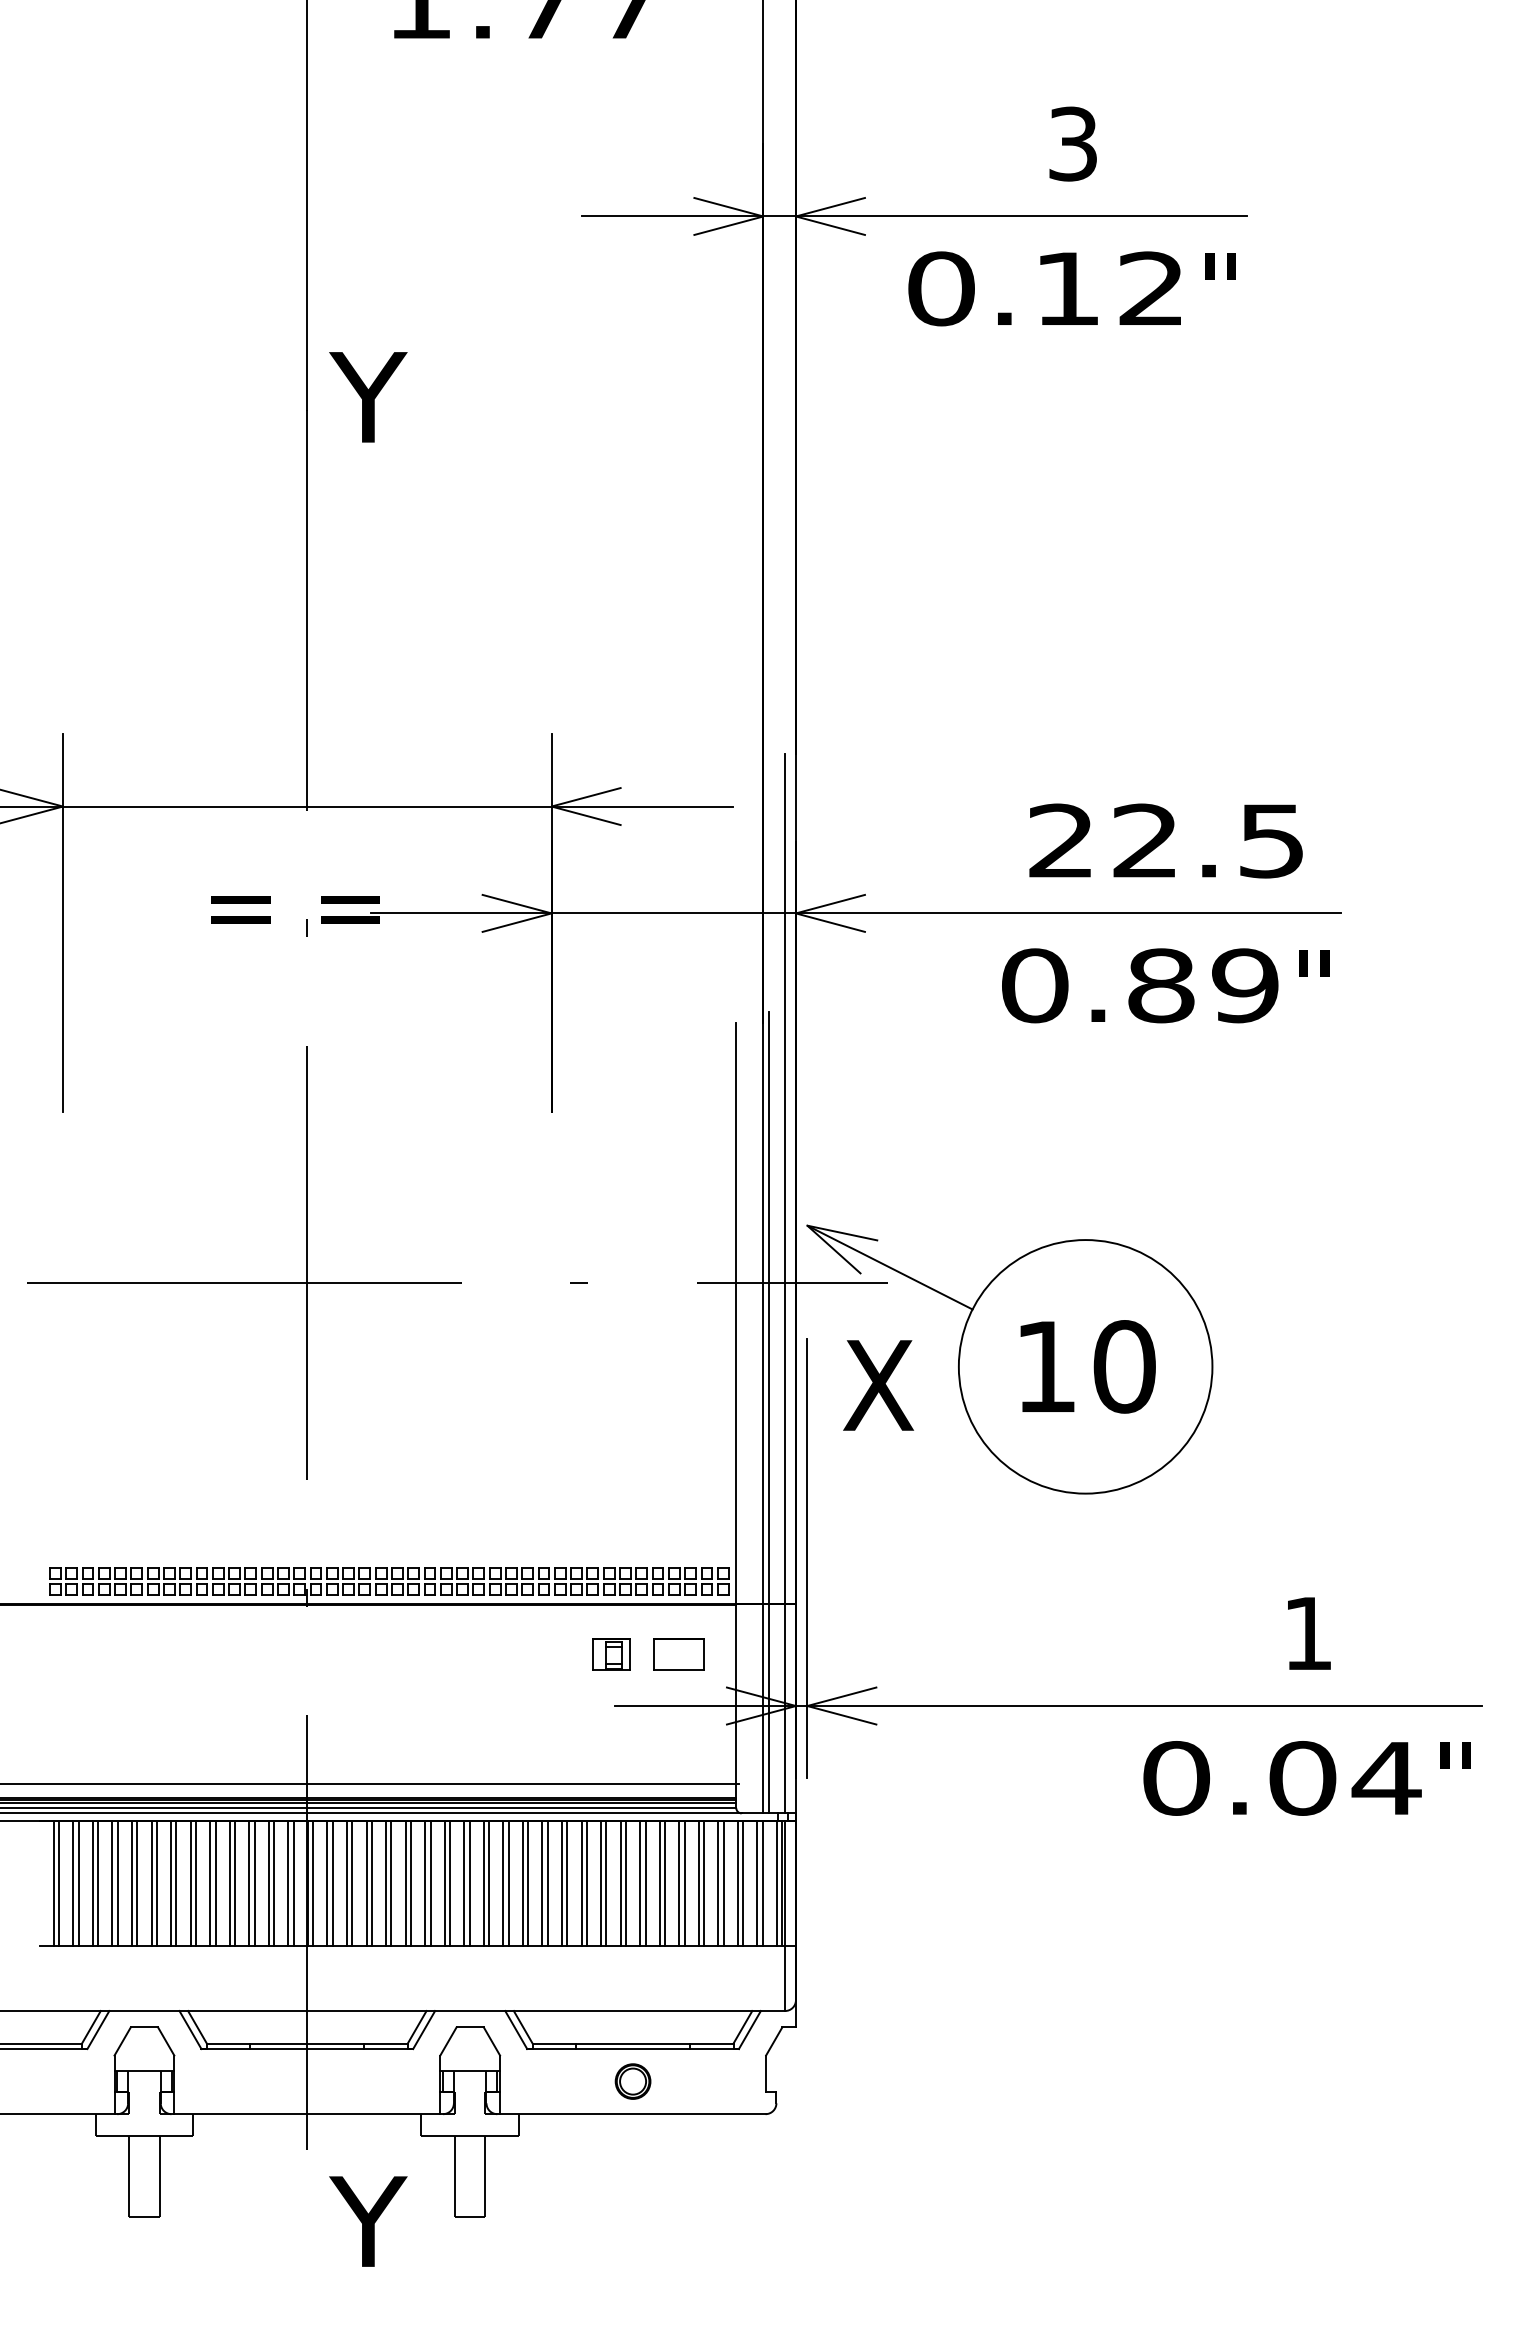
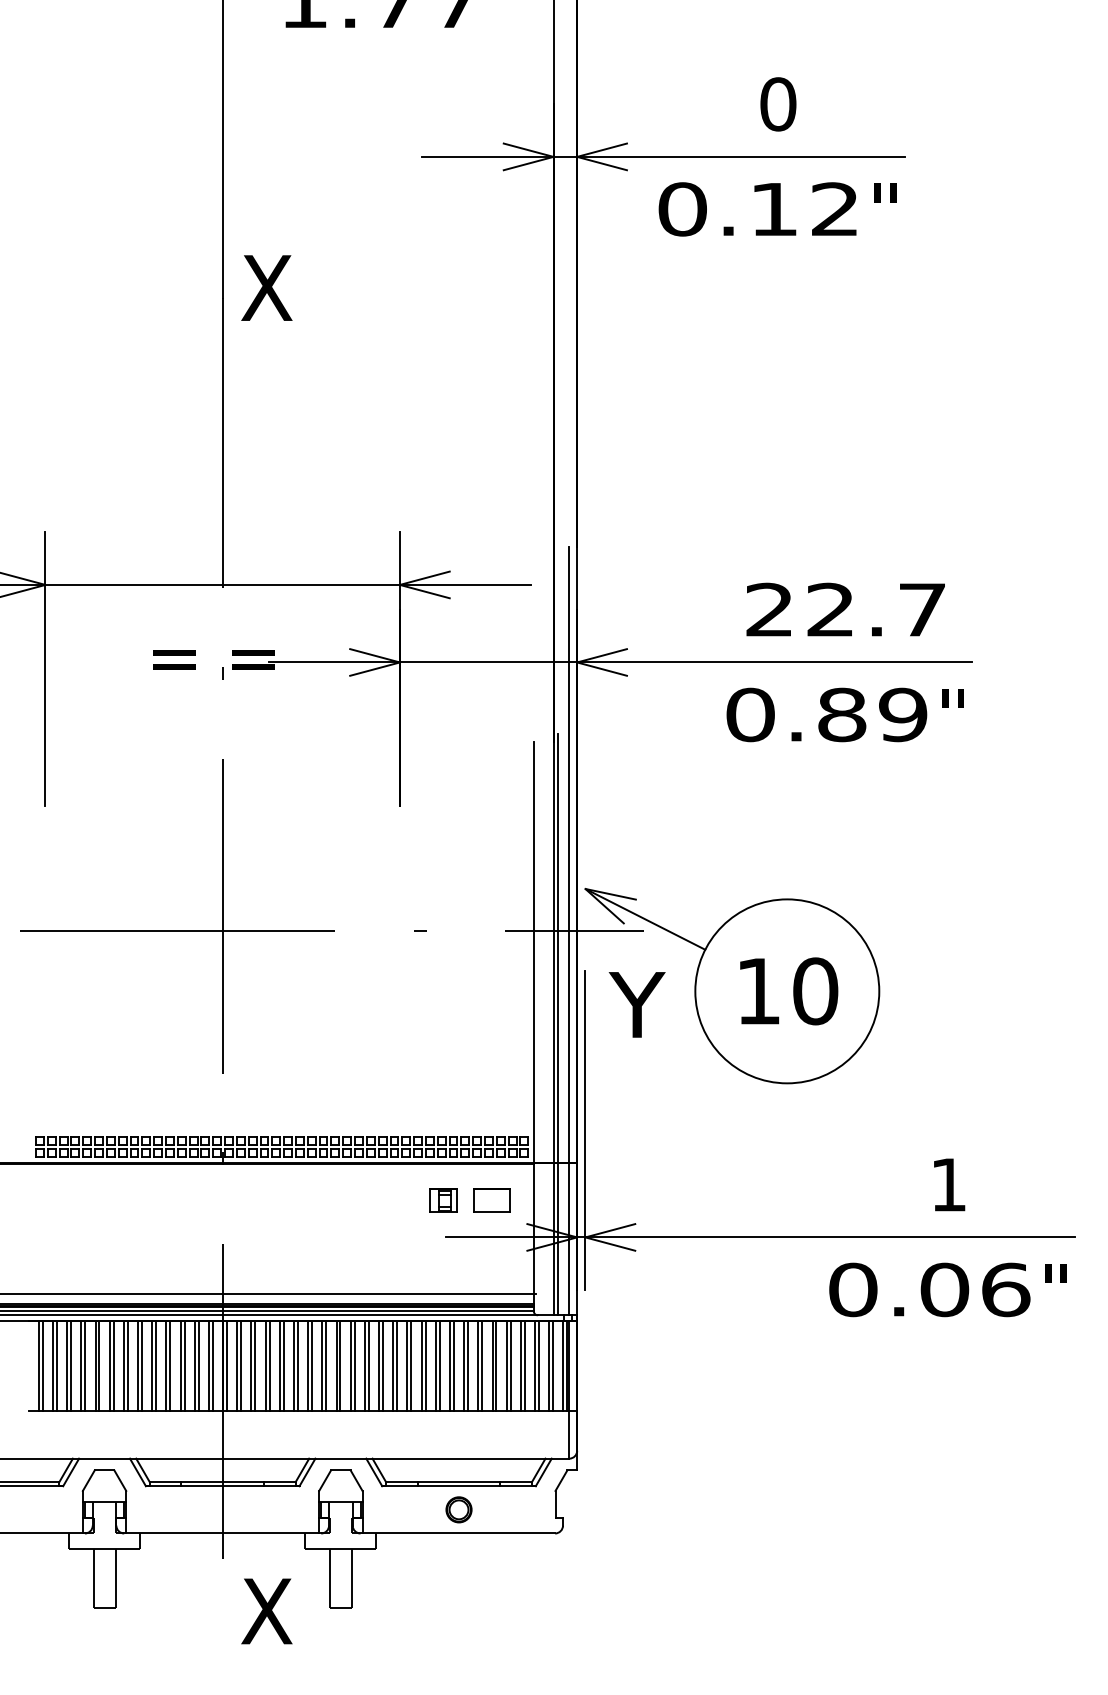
text: (1073, 143) -> (778, 103), 3 -> 0
text: (368, 397) -> (267, 288), Y -> X
text: (1271, 841) -> (922, 610), 22.5 -> 22.7
text: (878, 1385) -> (637, 1004), X -> Y
text: (1386, 1778) -> (1005, 1289), 0.04 -> 0.06
text: (368, 2221) -> (267, 1611), Y -> X

